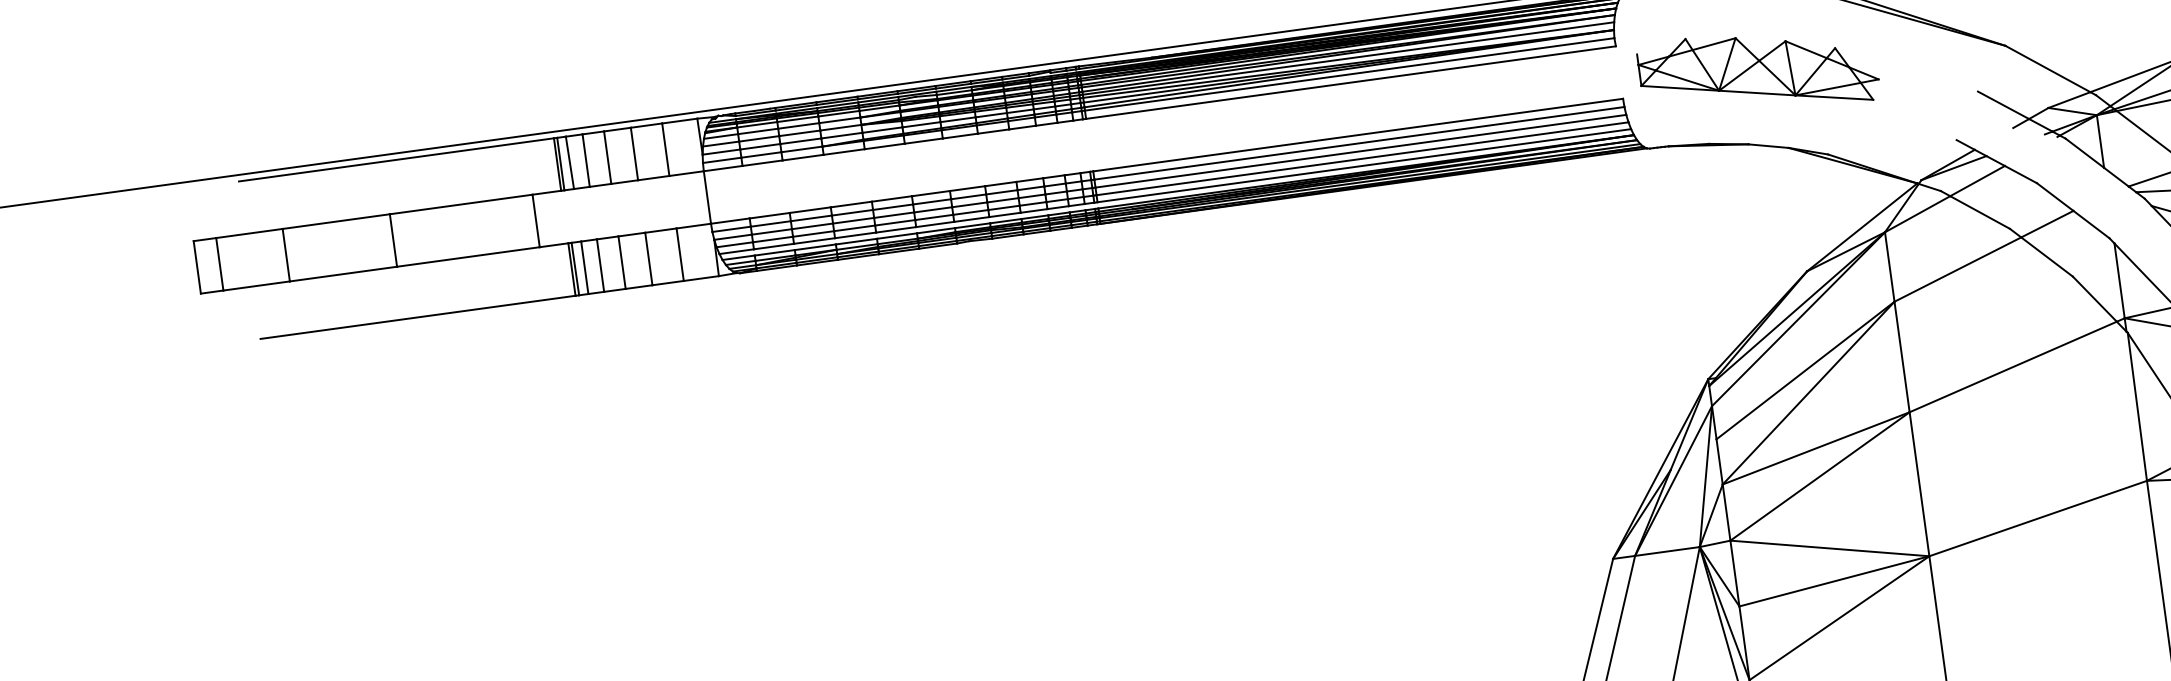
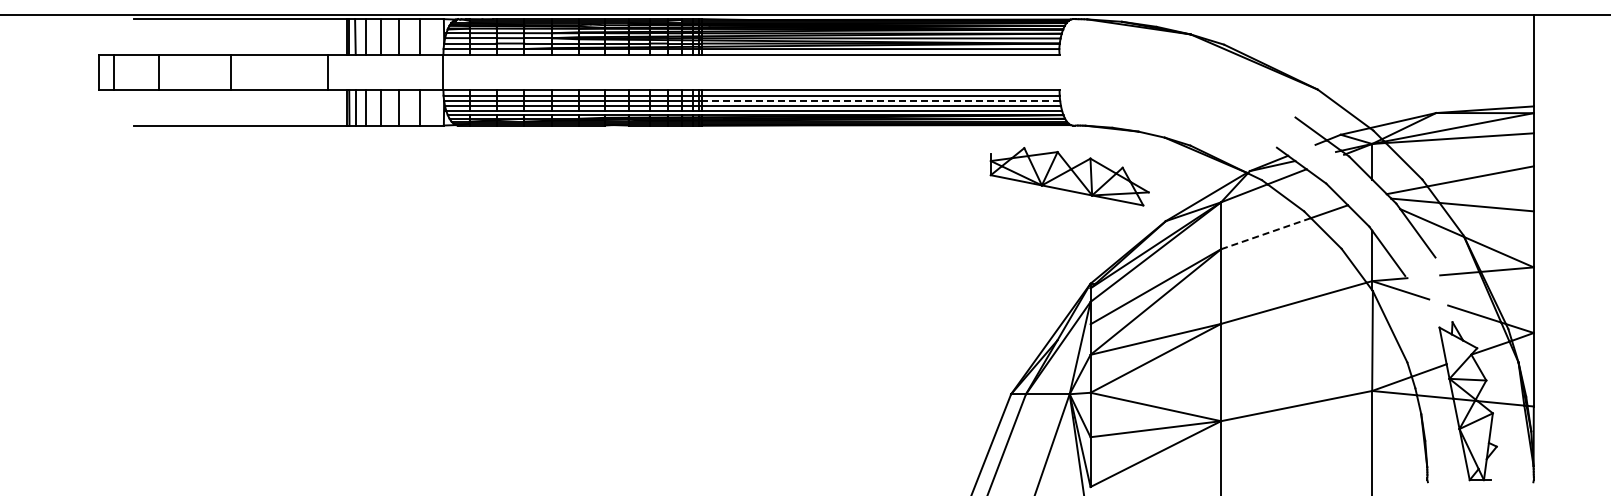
part: (1758, 71) -> (1069, 176), moved
line: (1360, 152) -> (880, 101), solid -> dashed
line: (1958, 269) -> (1266, 233), solid -> dashed

